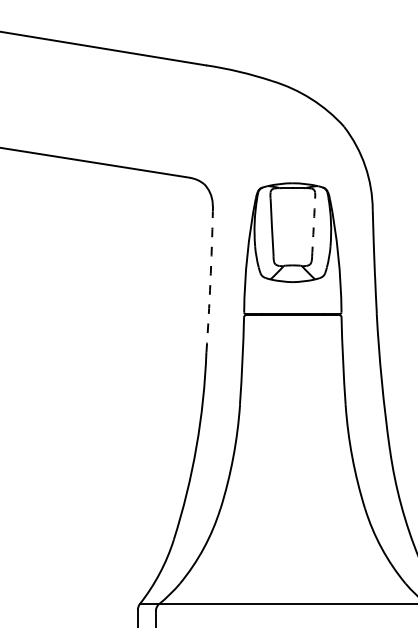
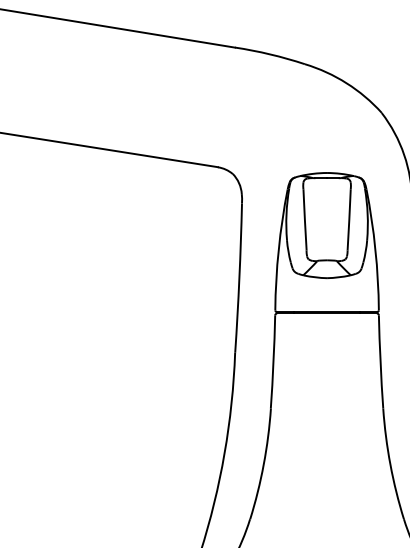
arc: (313, 227) -> (349, 220), dashed -> solid
arc: (210, 282) -> (239, 278), dashed -> solid

